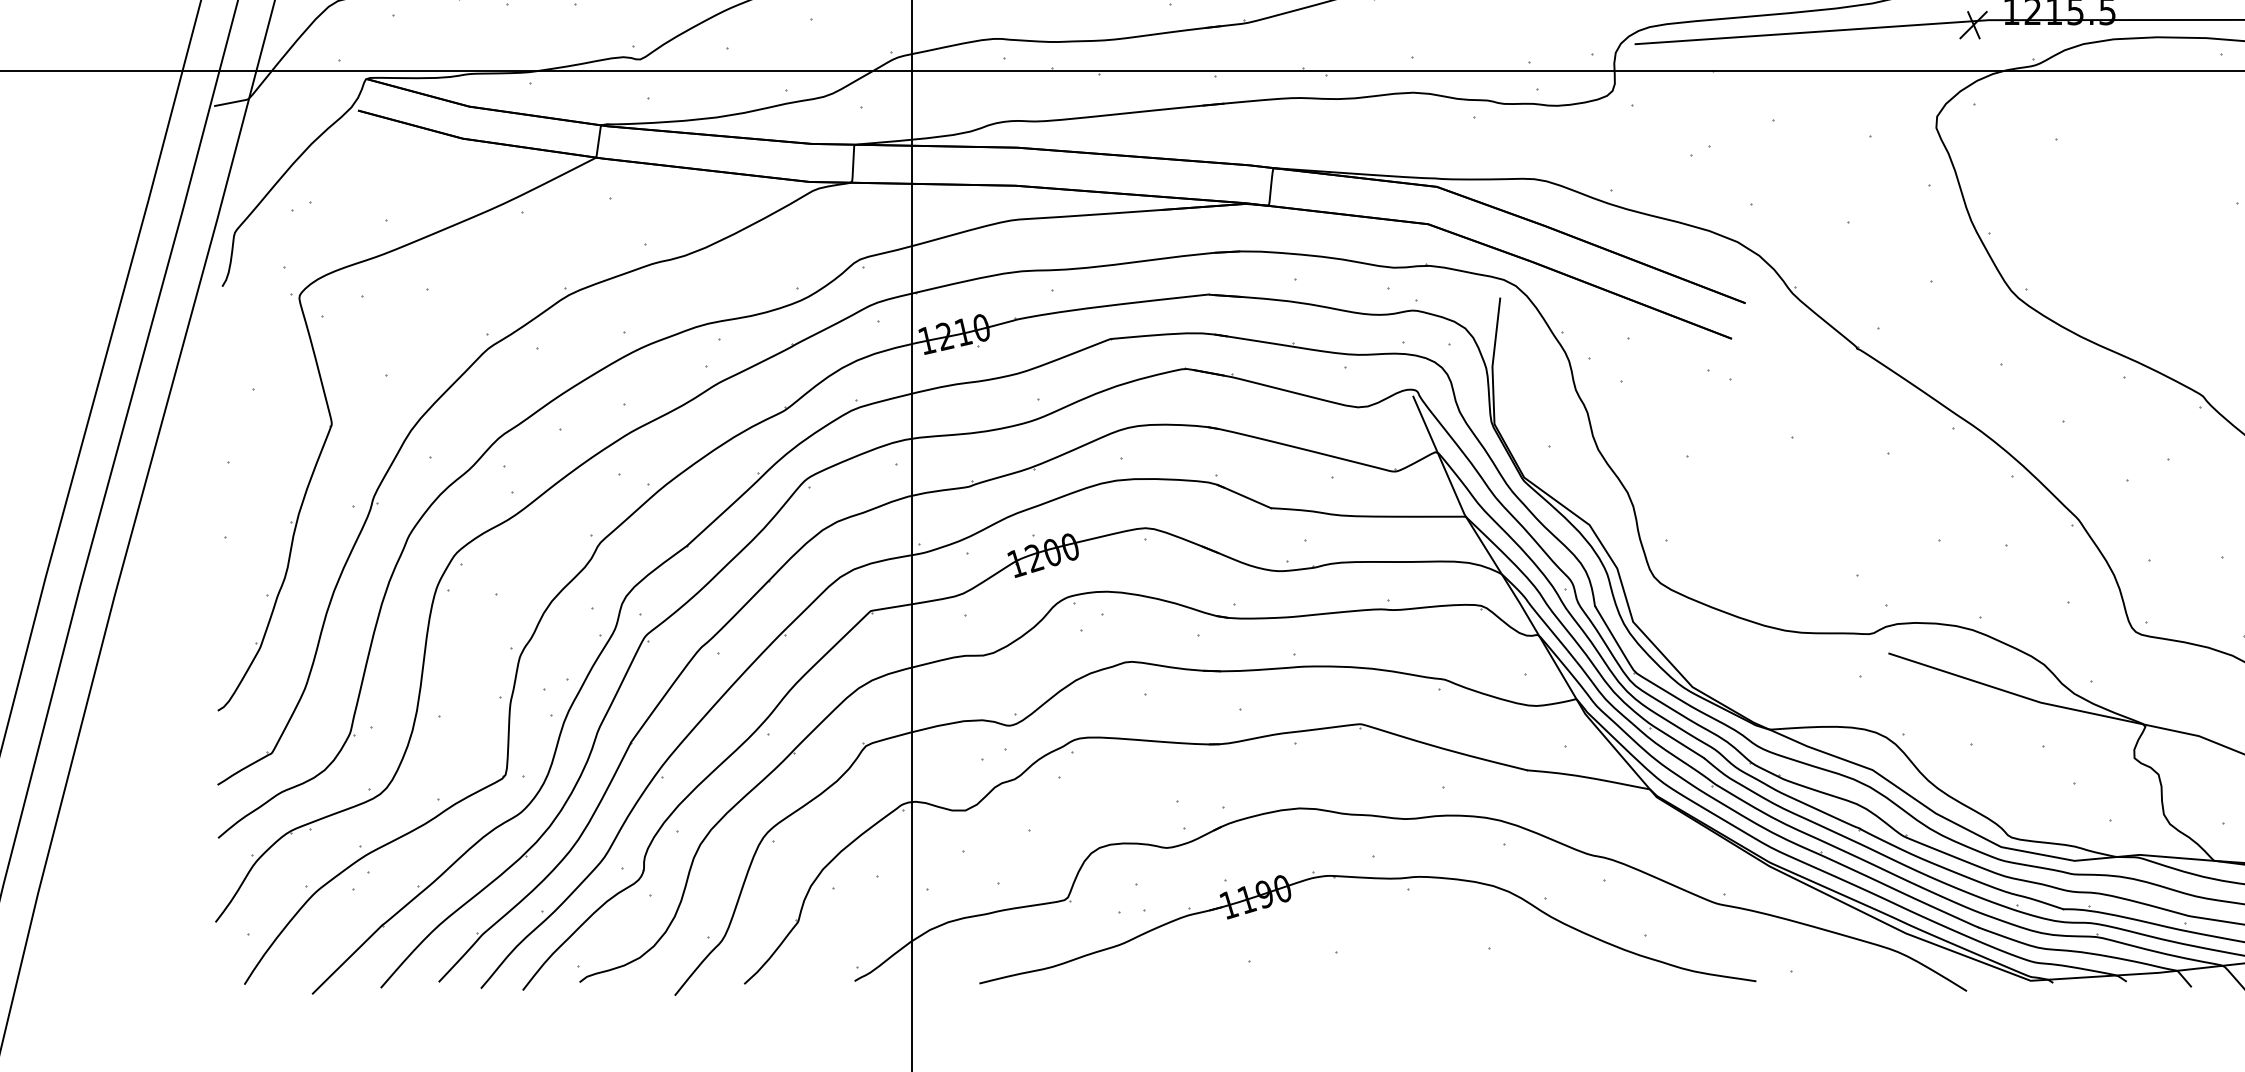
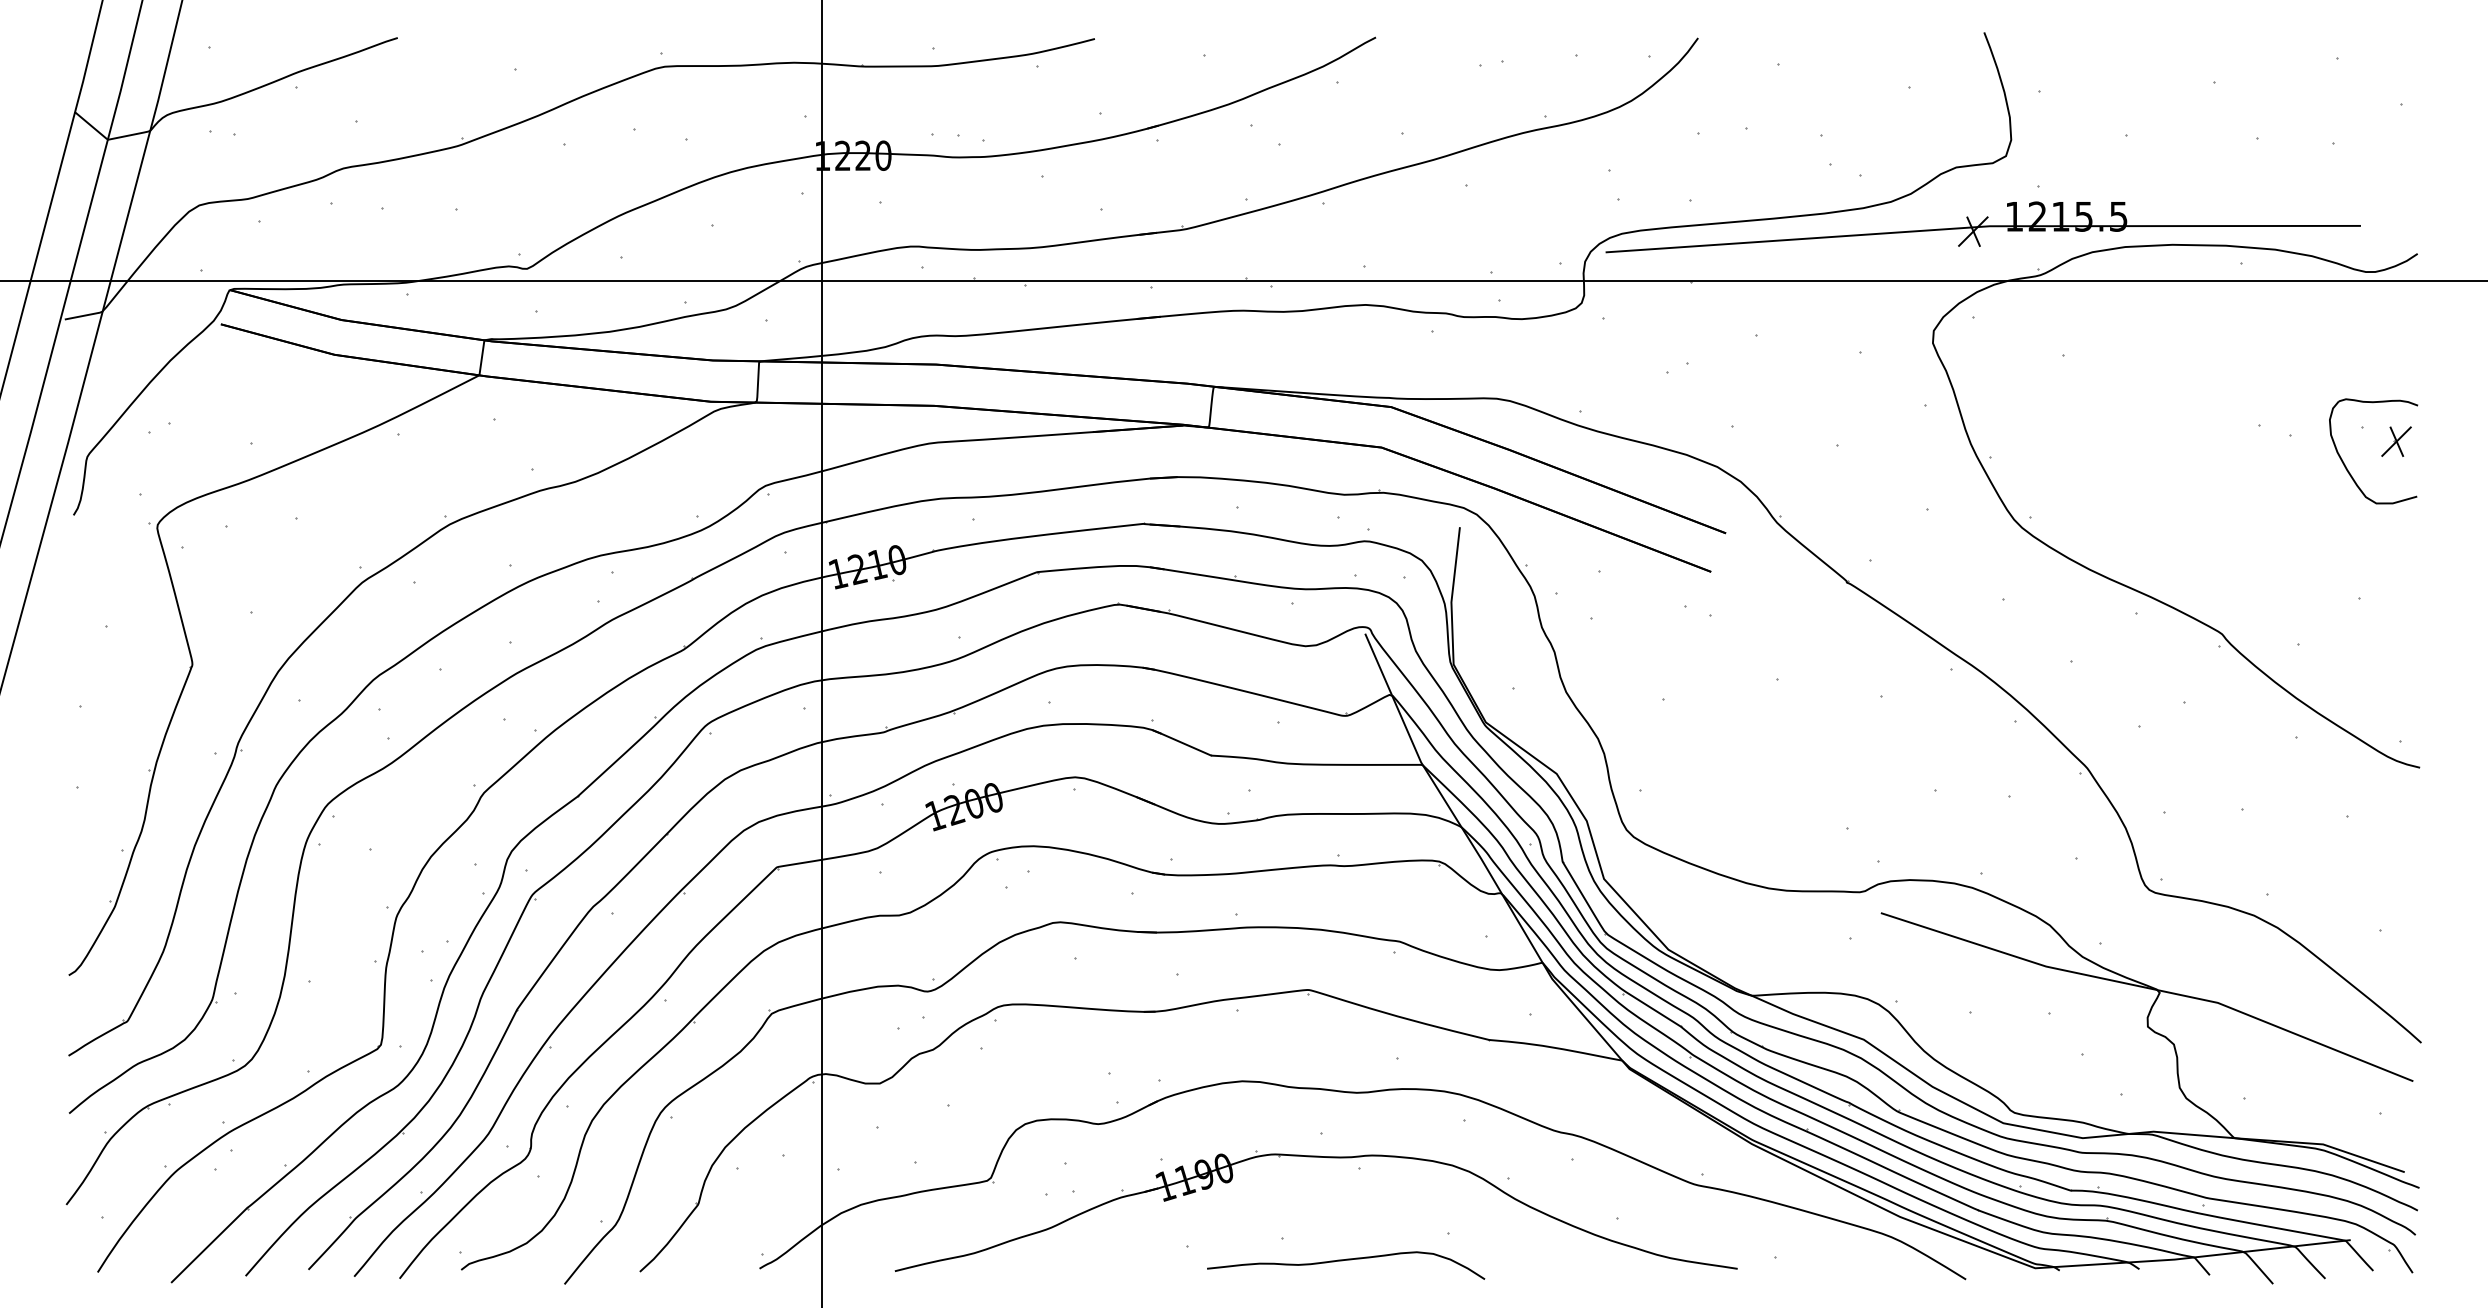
curve: (1395, 973) -> (1346, 1260), added

